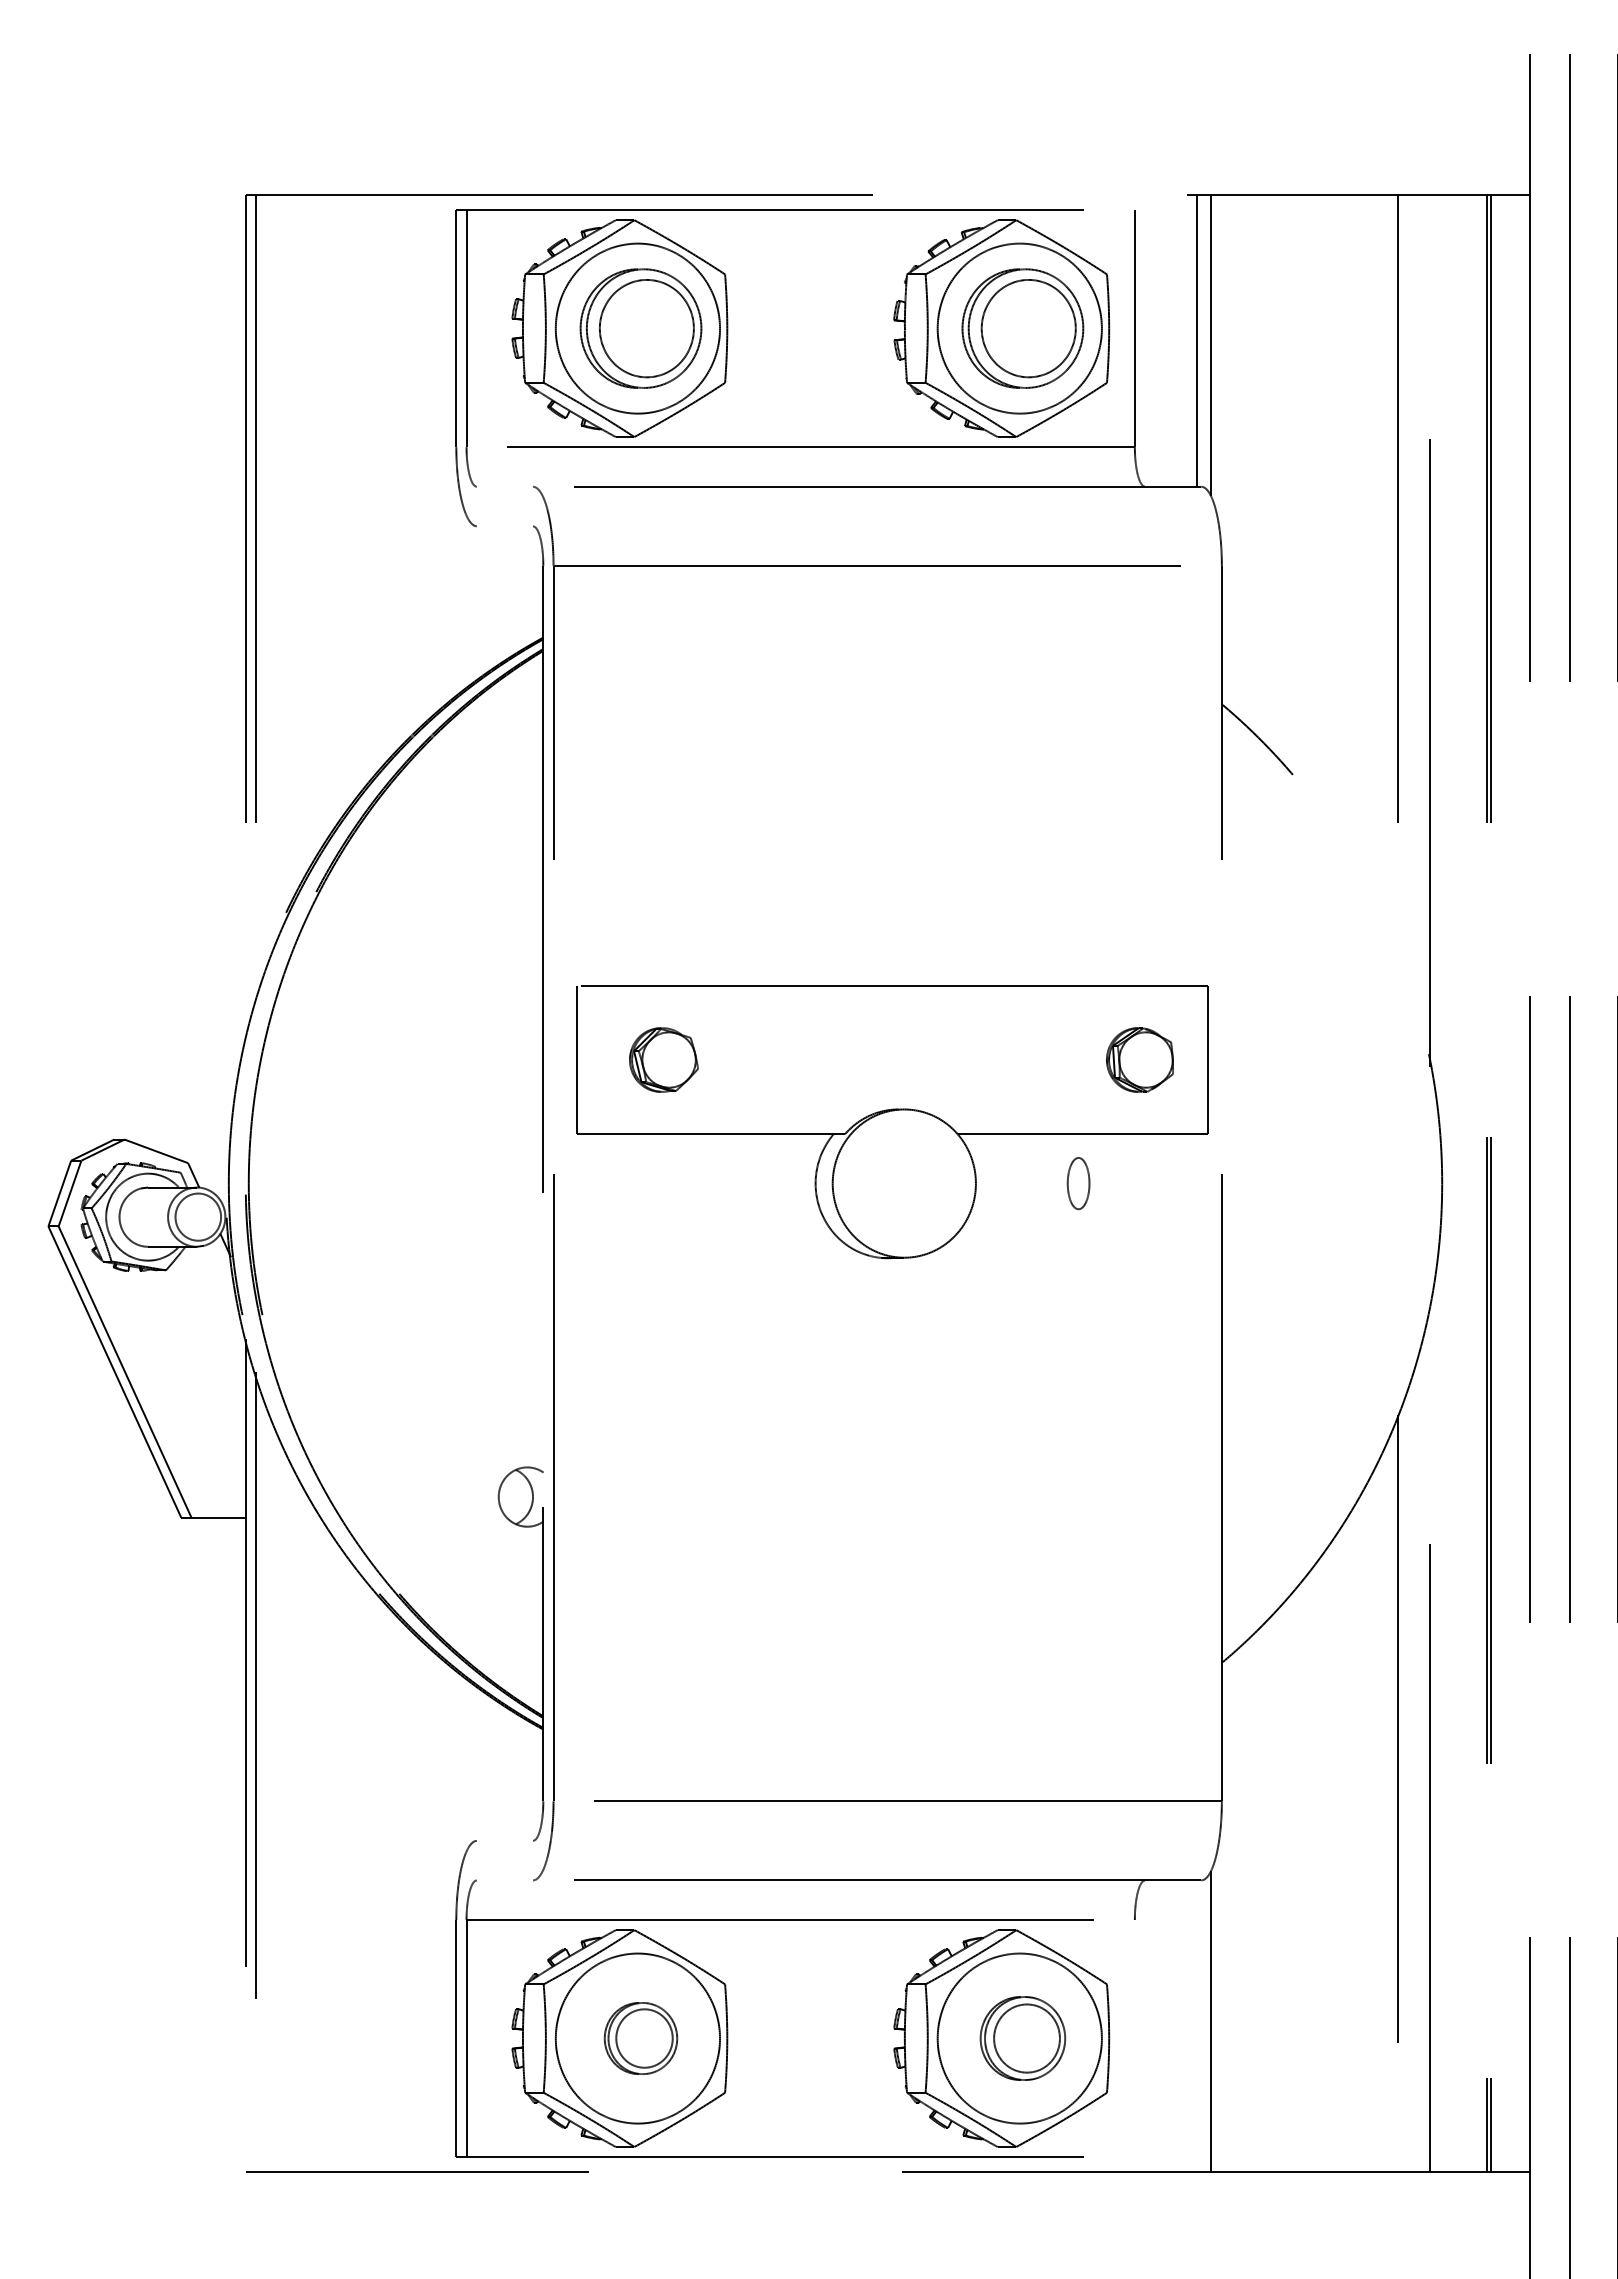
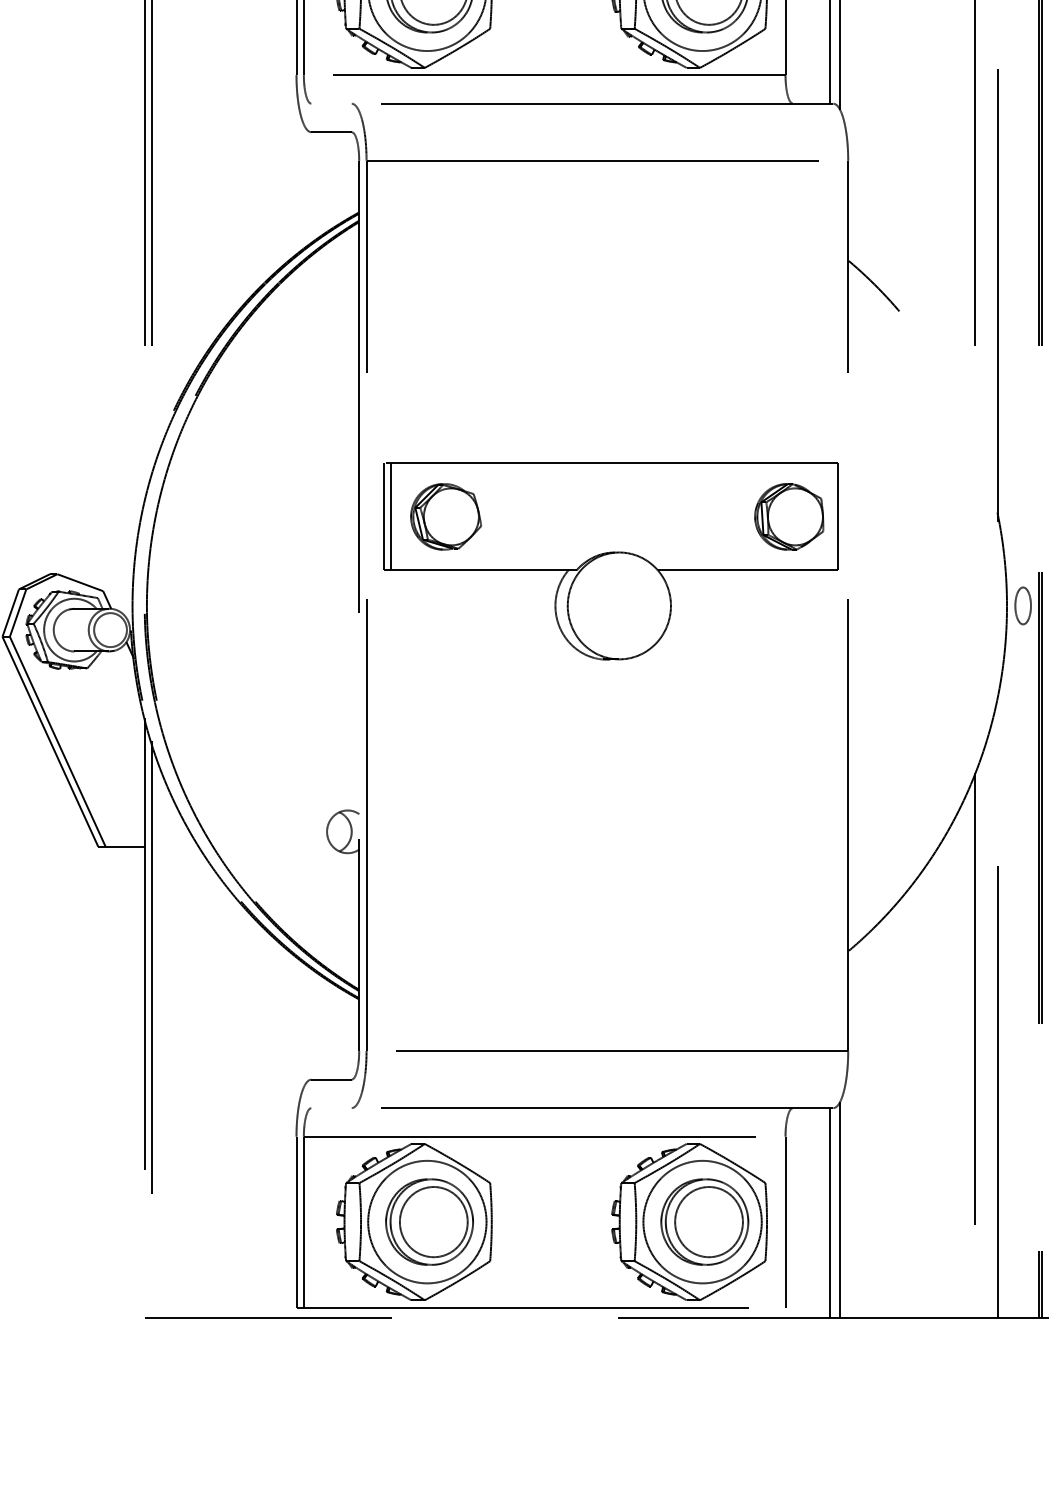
line: (504, 526) -> (331, 132), added
line: (587, 1059) -> (391, 516), added
part: (663, 1059) -> (445, 516), size x1.43
part: (1139, 1059) -> (788, 516), size x1.43
part: (1078, 1183) -> (1023, 605), moved
line: (504, 1840) -> (331, 1079), added
line: (1197, 2026) -> (830, 1213), added
part: (640, 2038) -> (429, 1222), size x1.67
part: (1022, 2038) -> (704, 1222), size x1.43
line: (1134, 2038) -> (785, 1222), added

